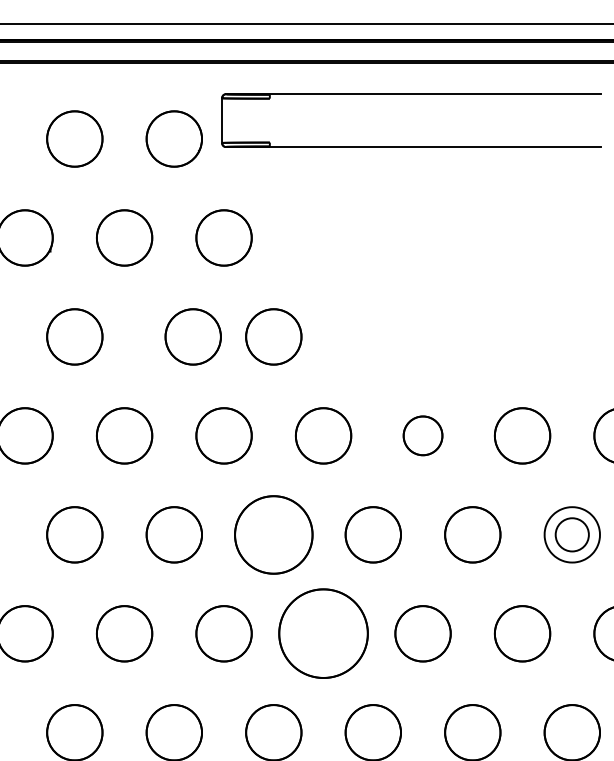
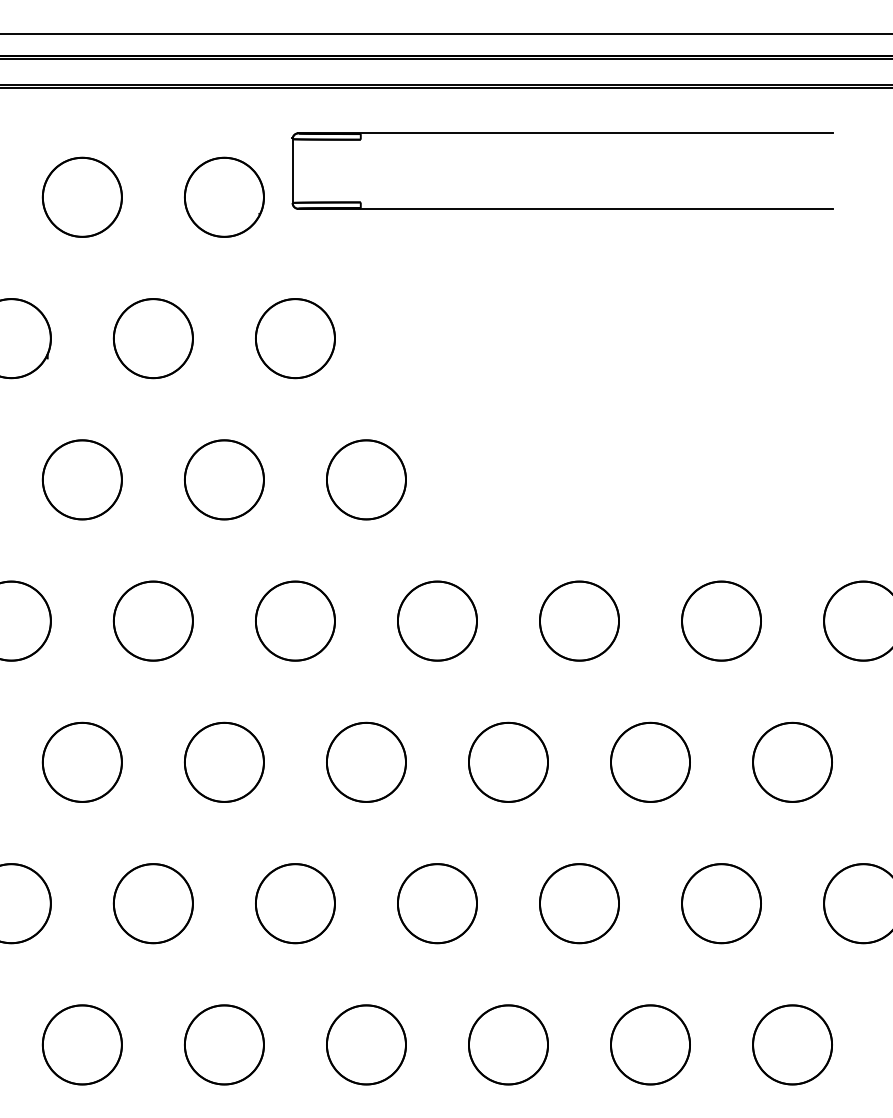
circle: (193, 336) -> (224, 479), moved
circle: (423, 435) -> (579, 620), size x1.43
circle: (273, 534) -> (366, 761), size x0.71
circle: (572, 534) -> (792, 761), size x1.67
circle: (323, 633) -> (437, 903), size x0.62

